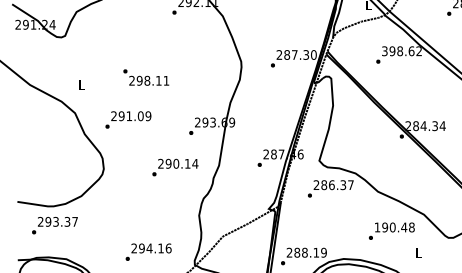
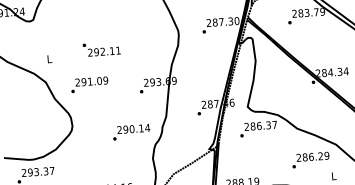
text: (402, 51) -> (309, 12), 398.62 -> 283.79
text: (147, 80) -> (102, 51), 298.11 -> 292.11
text: (175, 167) -> (131, 132), moved
text: (394, 227) -> (312, 156), 190.48 -> 286.29

